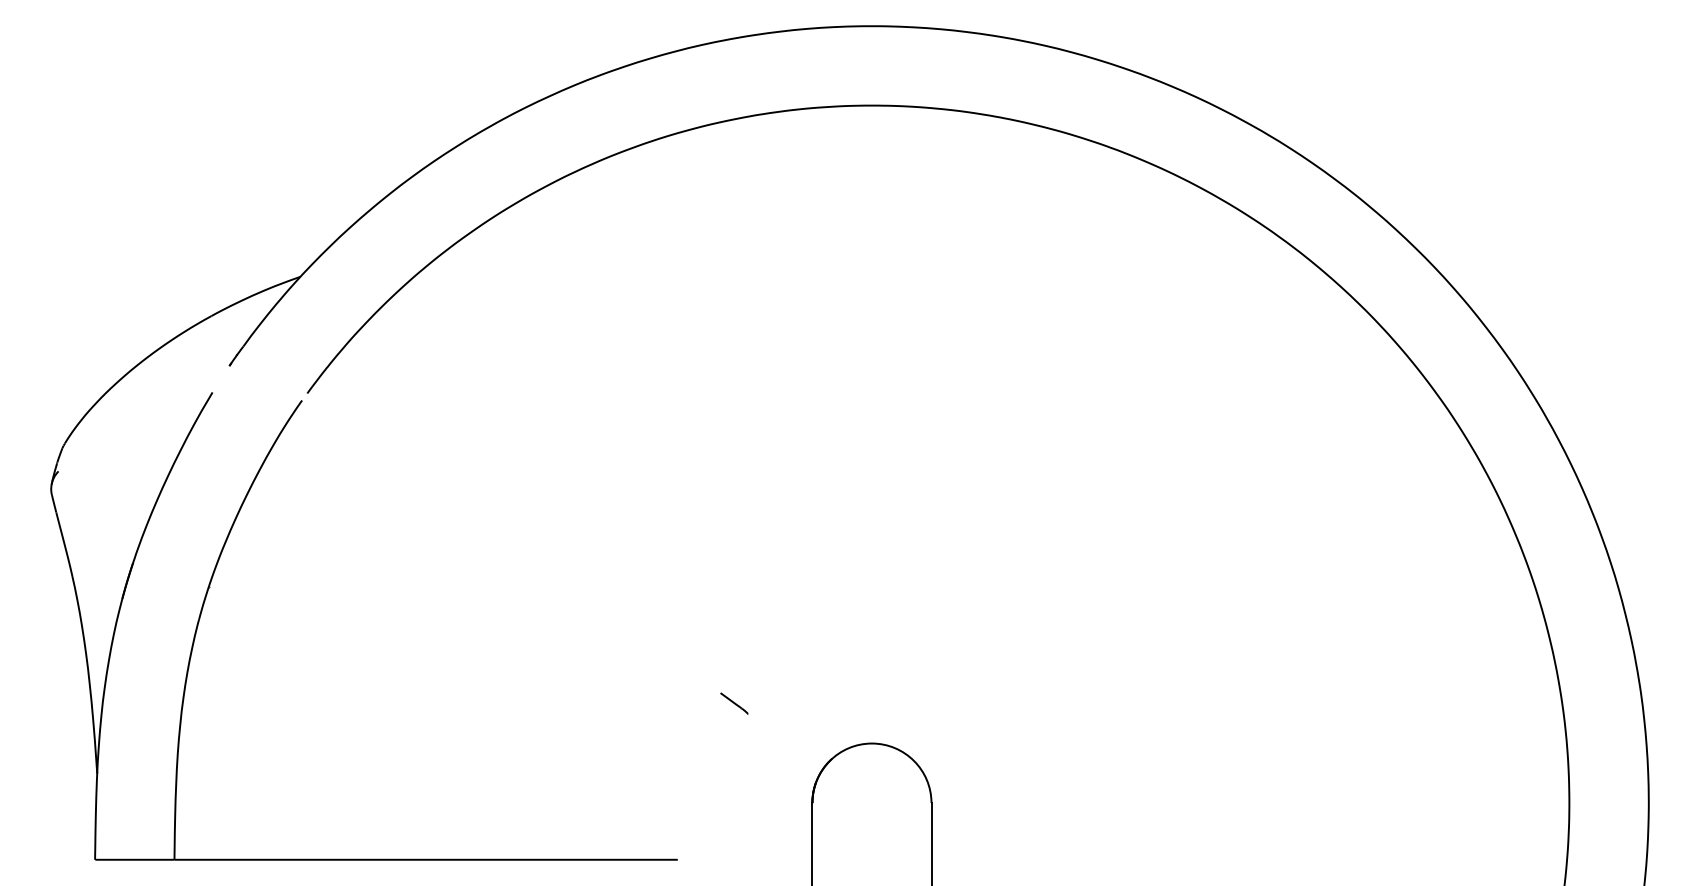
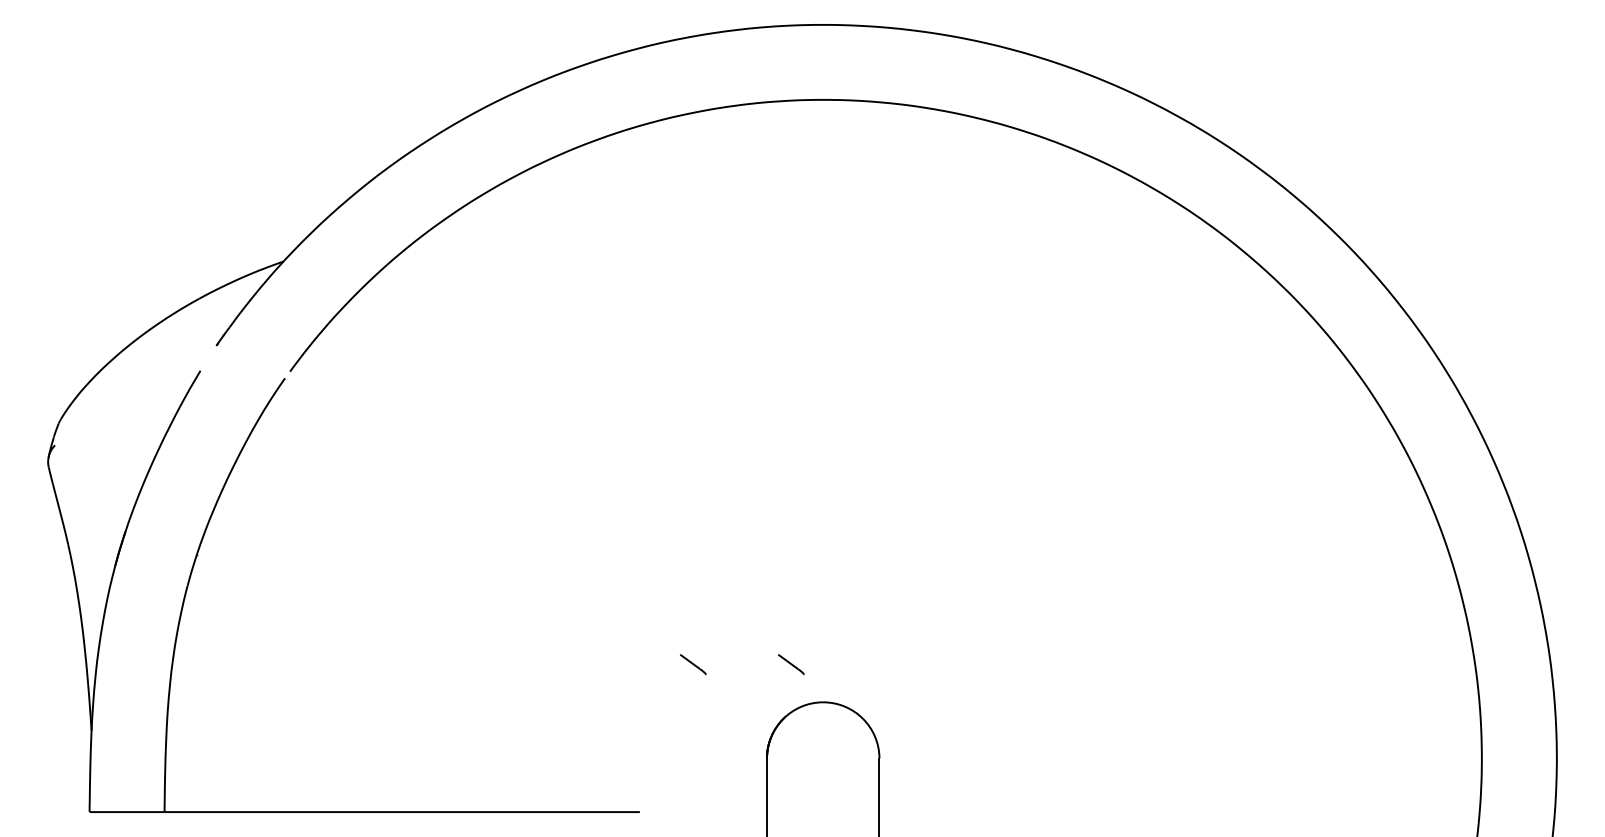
line: (838, 703) -> (791, 664), added

